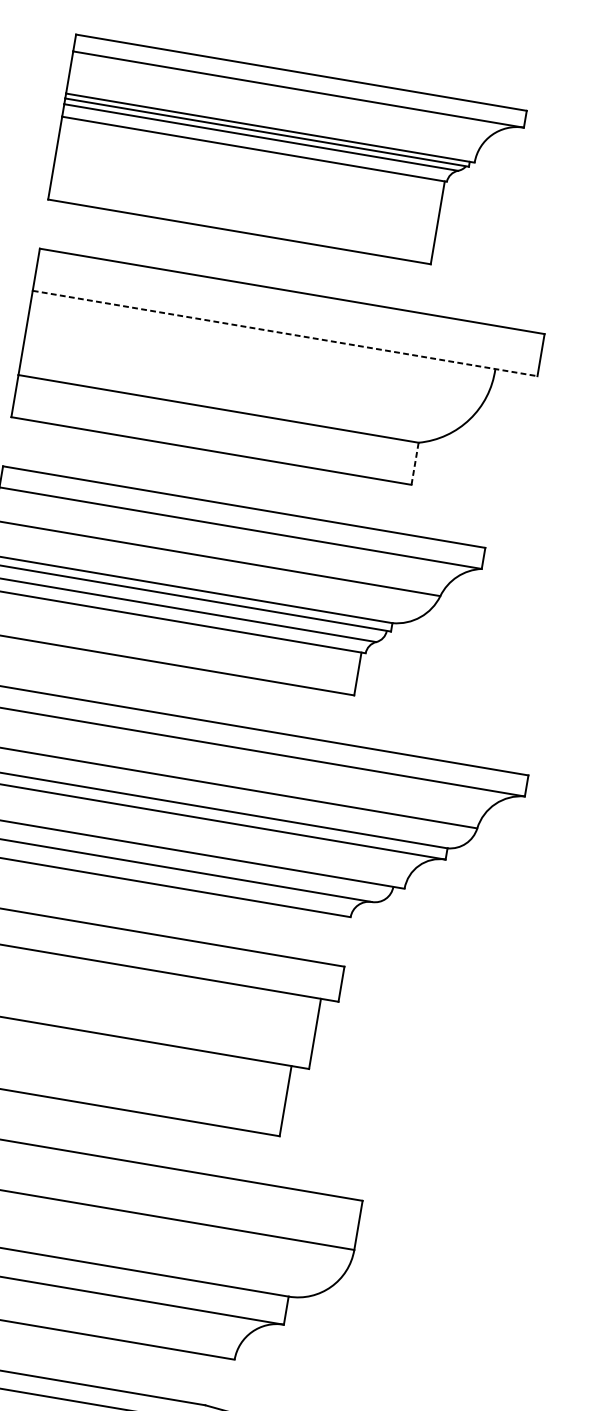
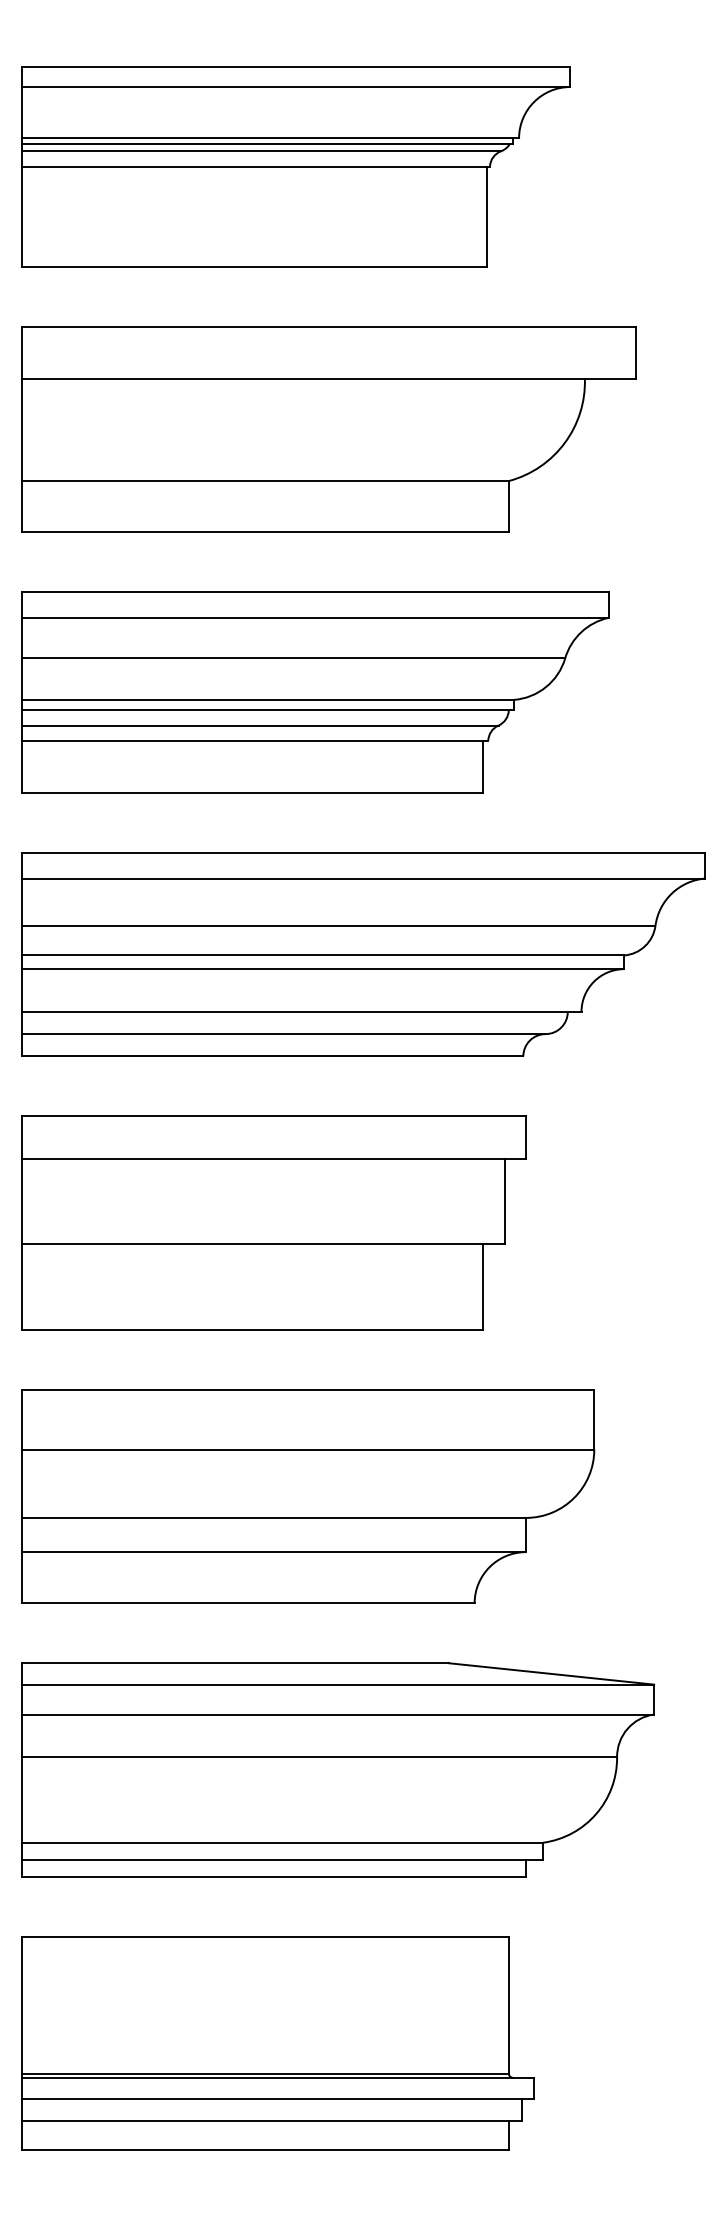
line: (285, 333) -> (329, 378), dashed -> solid
line: (414, 463) -> (508, 506), dashed -> solid

